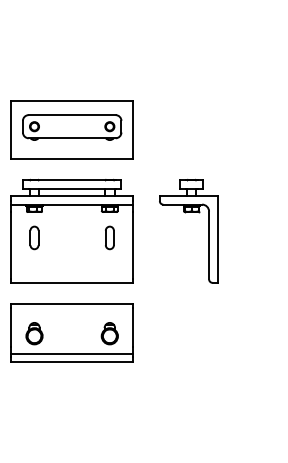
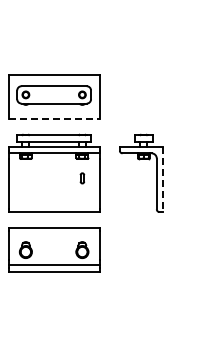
line: (72, 158) -> (54, 118), solid -> dashed
part: (33, 238) -> (25, 178), removed
part: (109, 238) -> (82, 178), size x0.6
line: (218, 239) -> (163, 179), solid -> dashed

